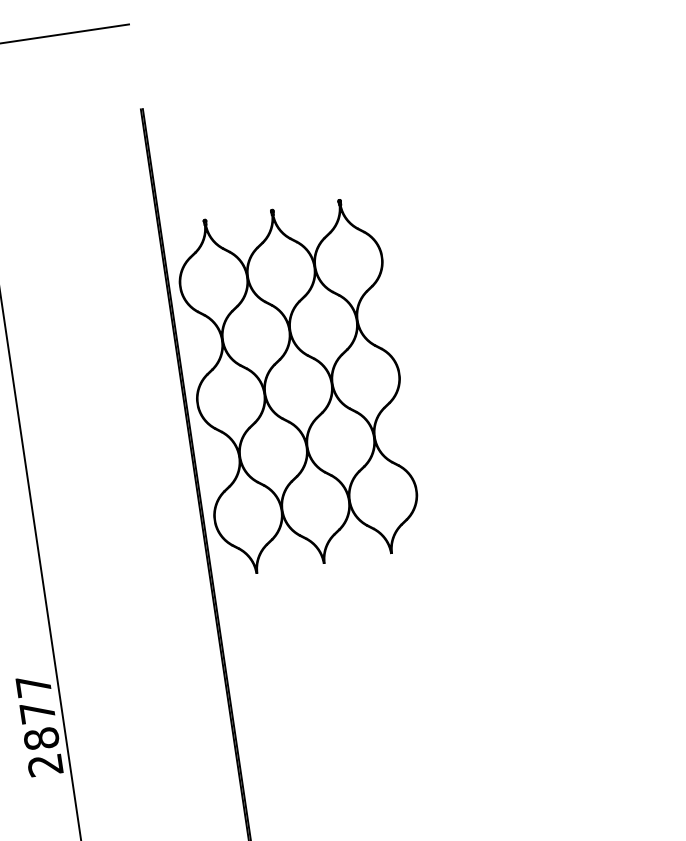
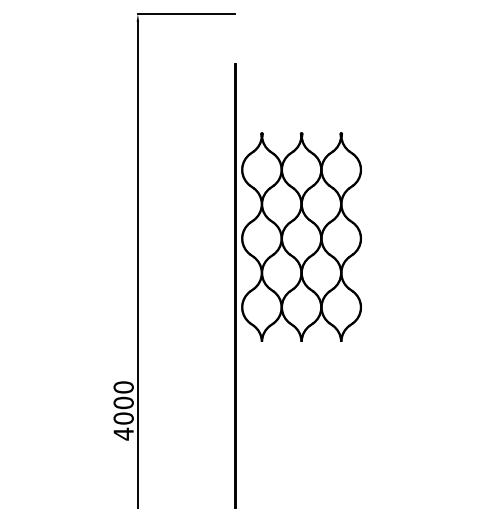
text: (39, 725) -> (123, 410), 2877 -> 4000

